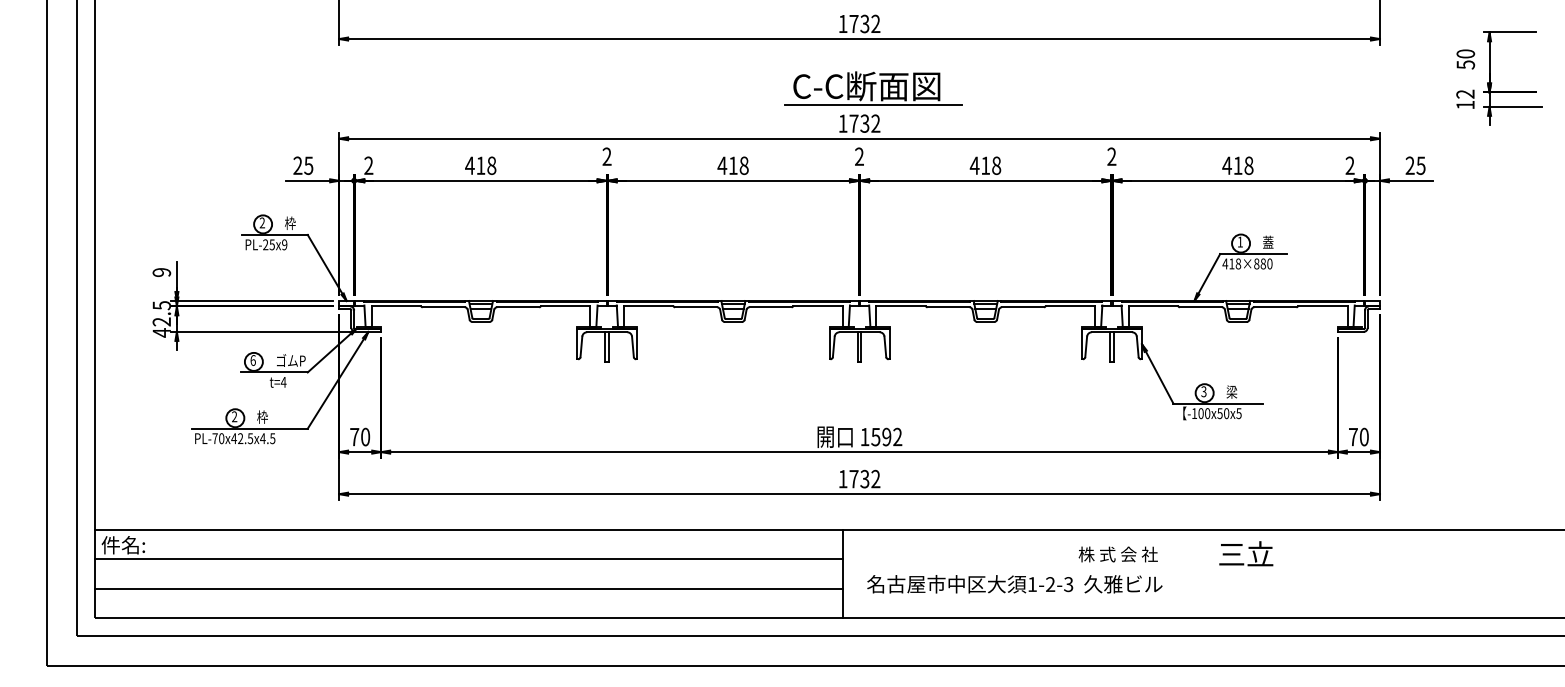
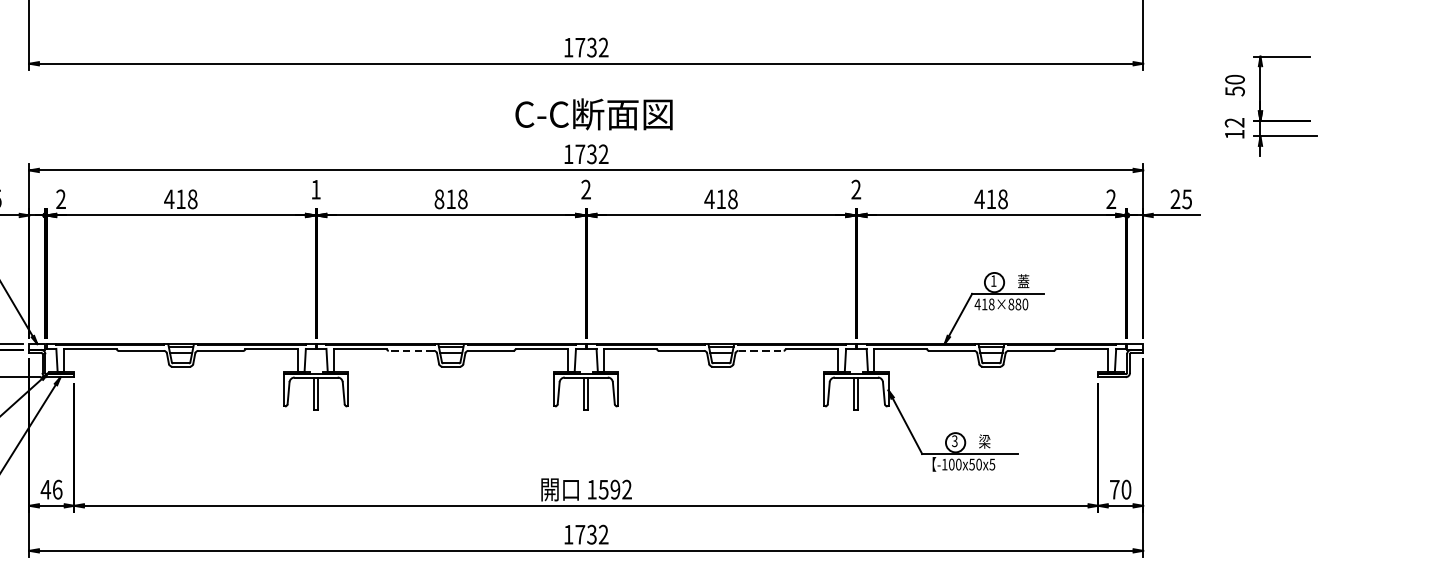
line: (872, 104) -> (600, 133), removed
text: (606, 156) -> (315, 189), 2 -> 1
text: (722, 165) -> (439, 199), 418 -> 818
line: (695, 307) -> (410, 351), solid -> dashed
line: (1023, 307) -> (761, 351), solid -> dashed
text: (359, 436) -> (51, 489), 70 -> 46

